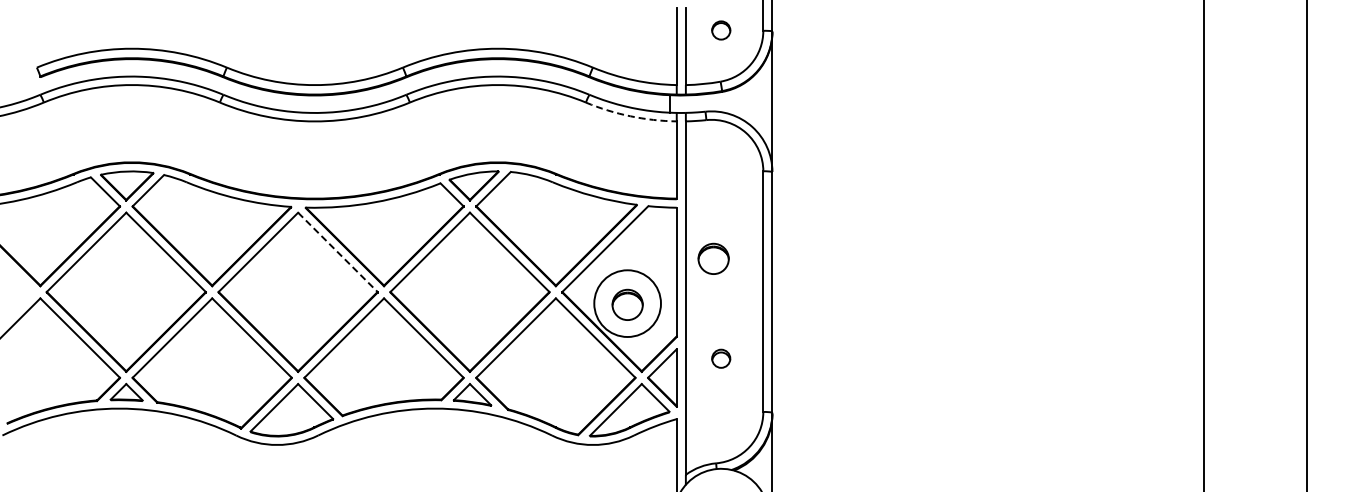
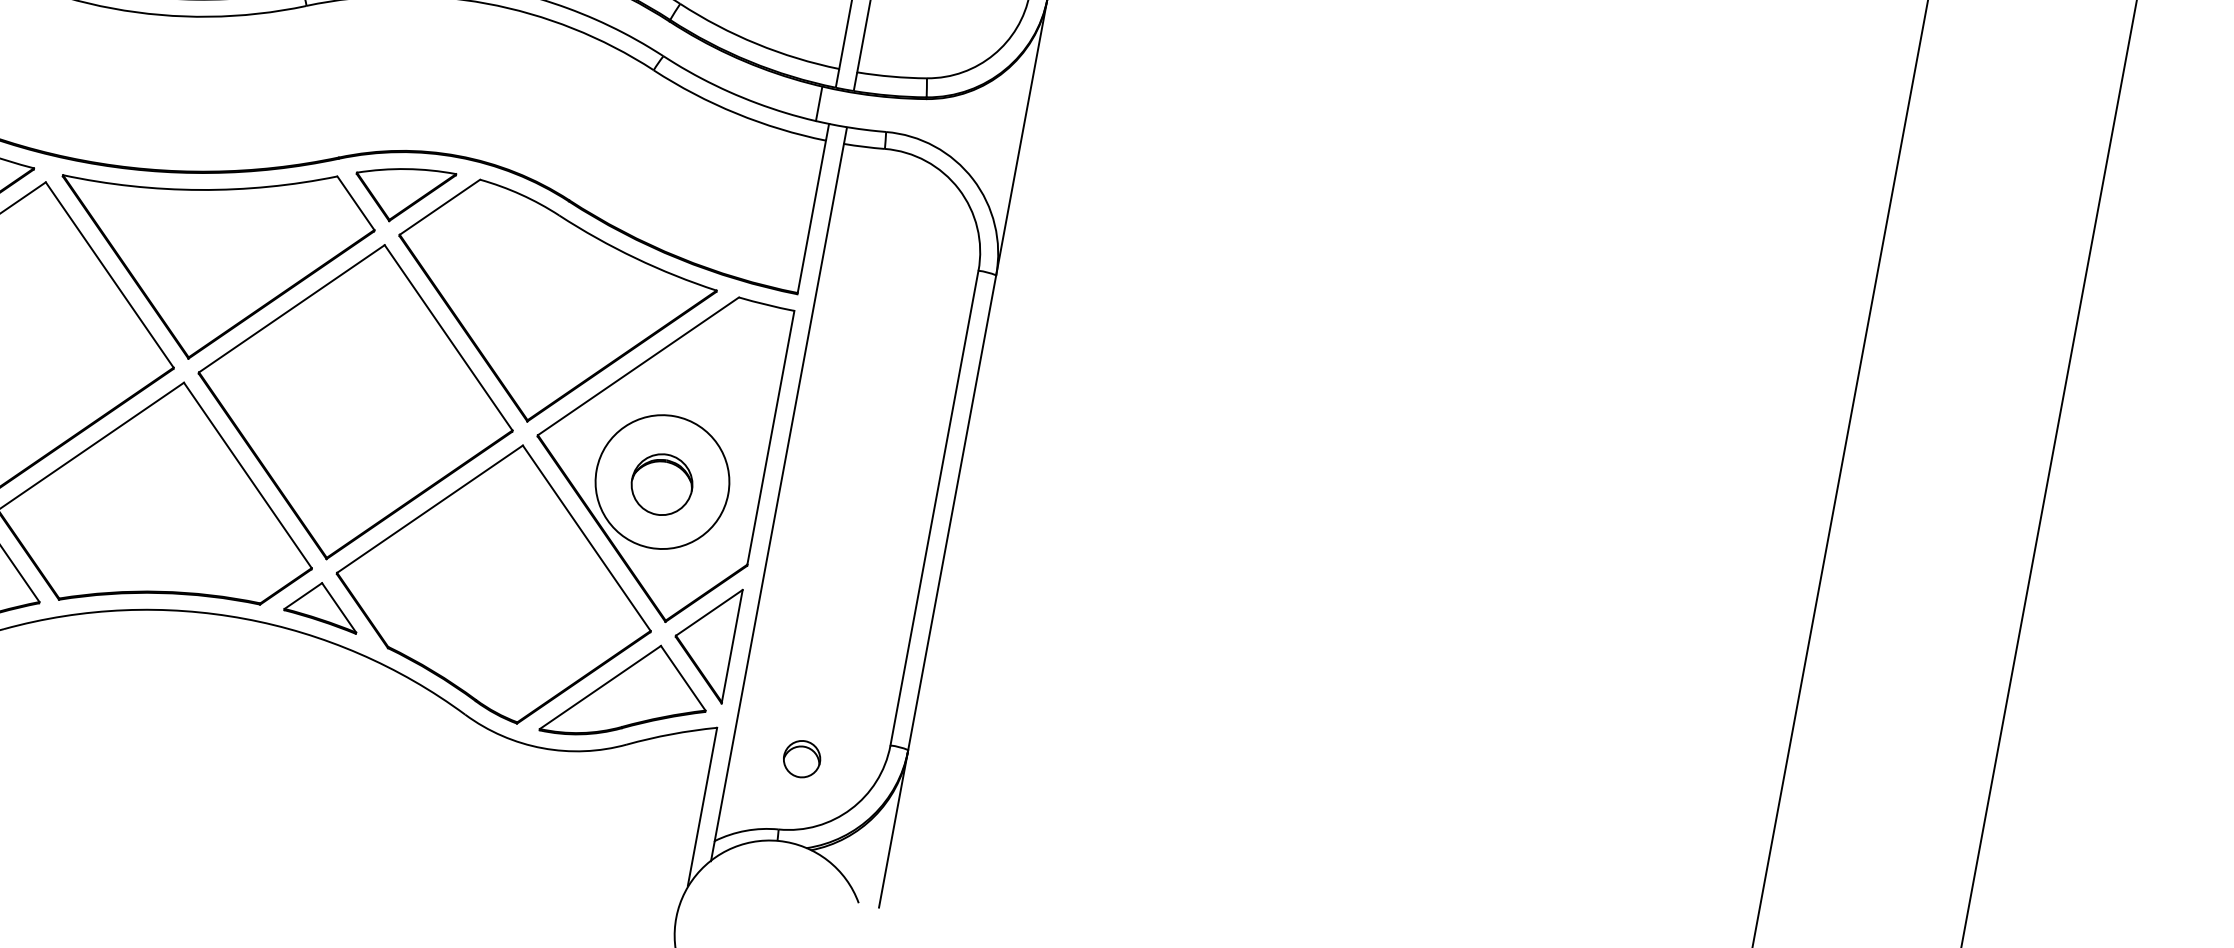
arc: (630, 116) -> (736, 114), dashed -> solid
line: (338, 252) -> (110, 275), dashed -> solid
part: (713, 258) -> (848, 424), removed
part: (721, 358) -> (802, 758), moved

